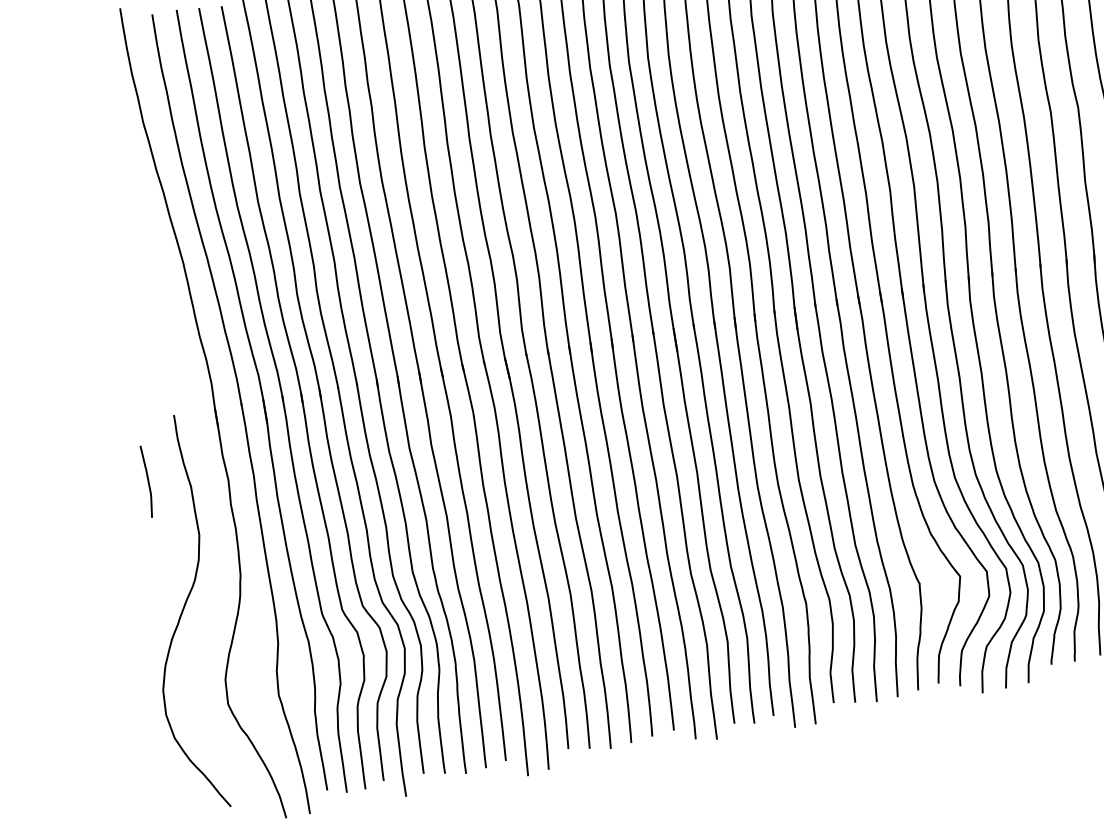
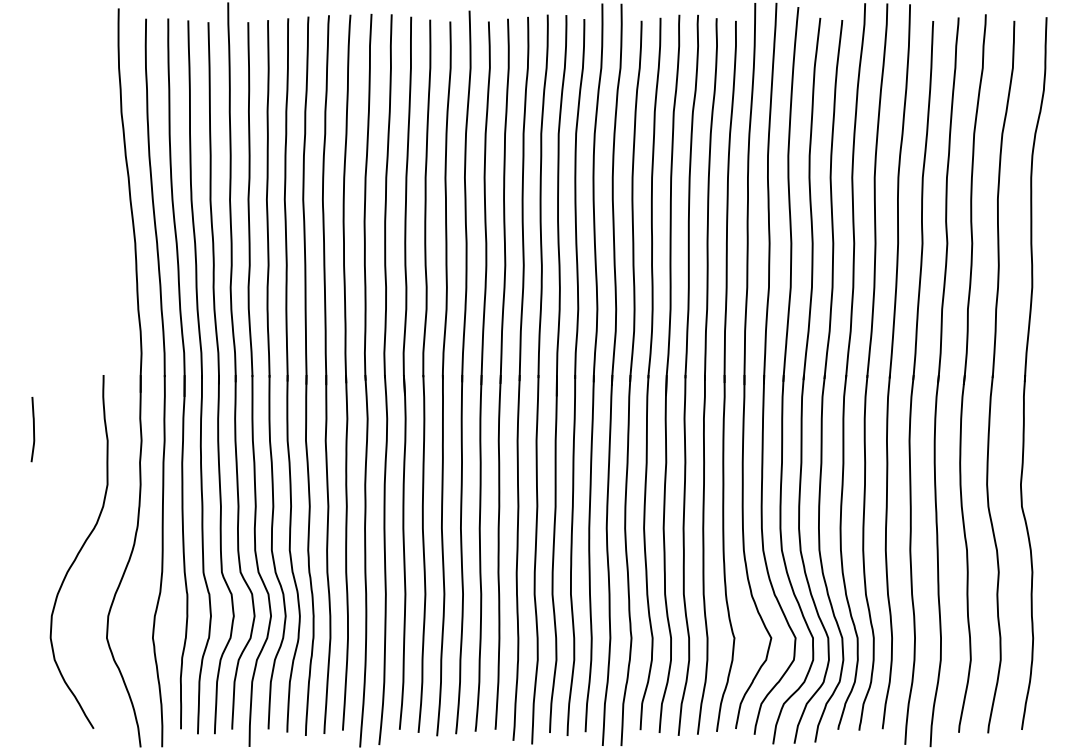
part: (146, 481) -> (32, 429), moved

